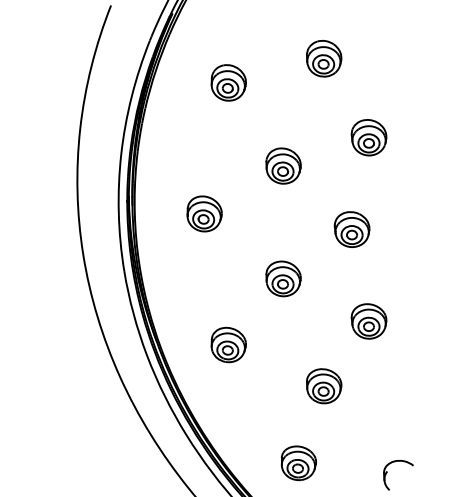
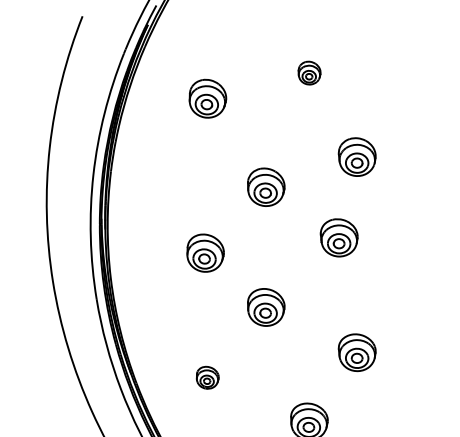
part: (324, 58) -> (309, 72), size x0.6
part: (204, 213) -> (205, 252), moved
part: (351, 229) -> (338, 237), moved
part: (228, 344) -> (207, 377), size x0.6

